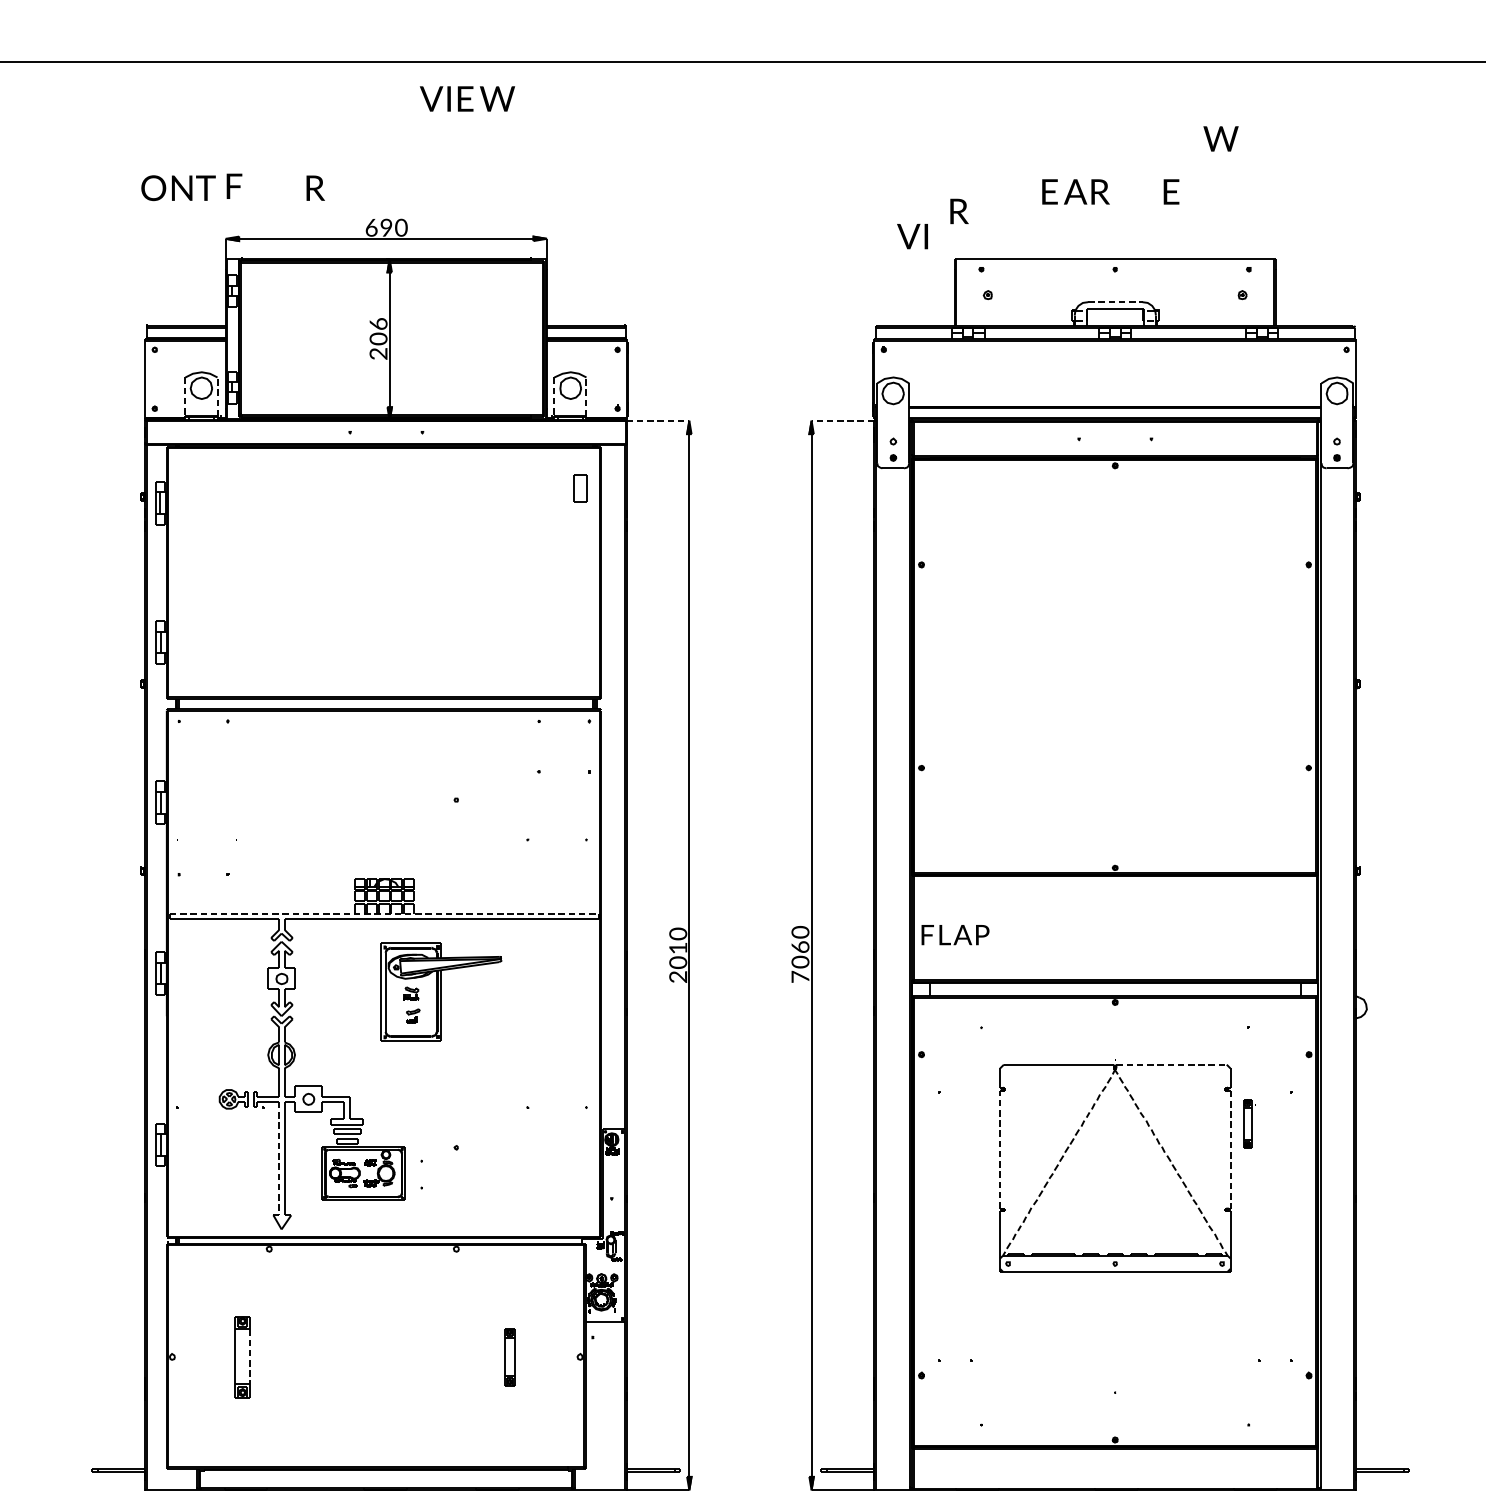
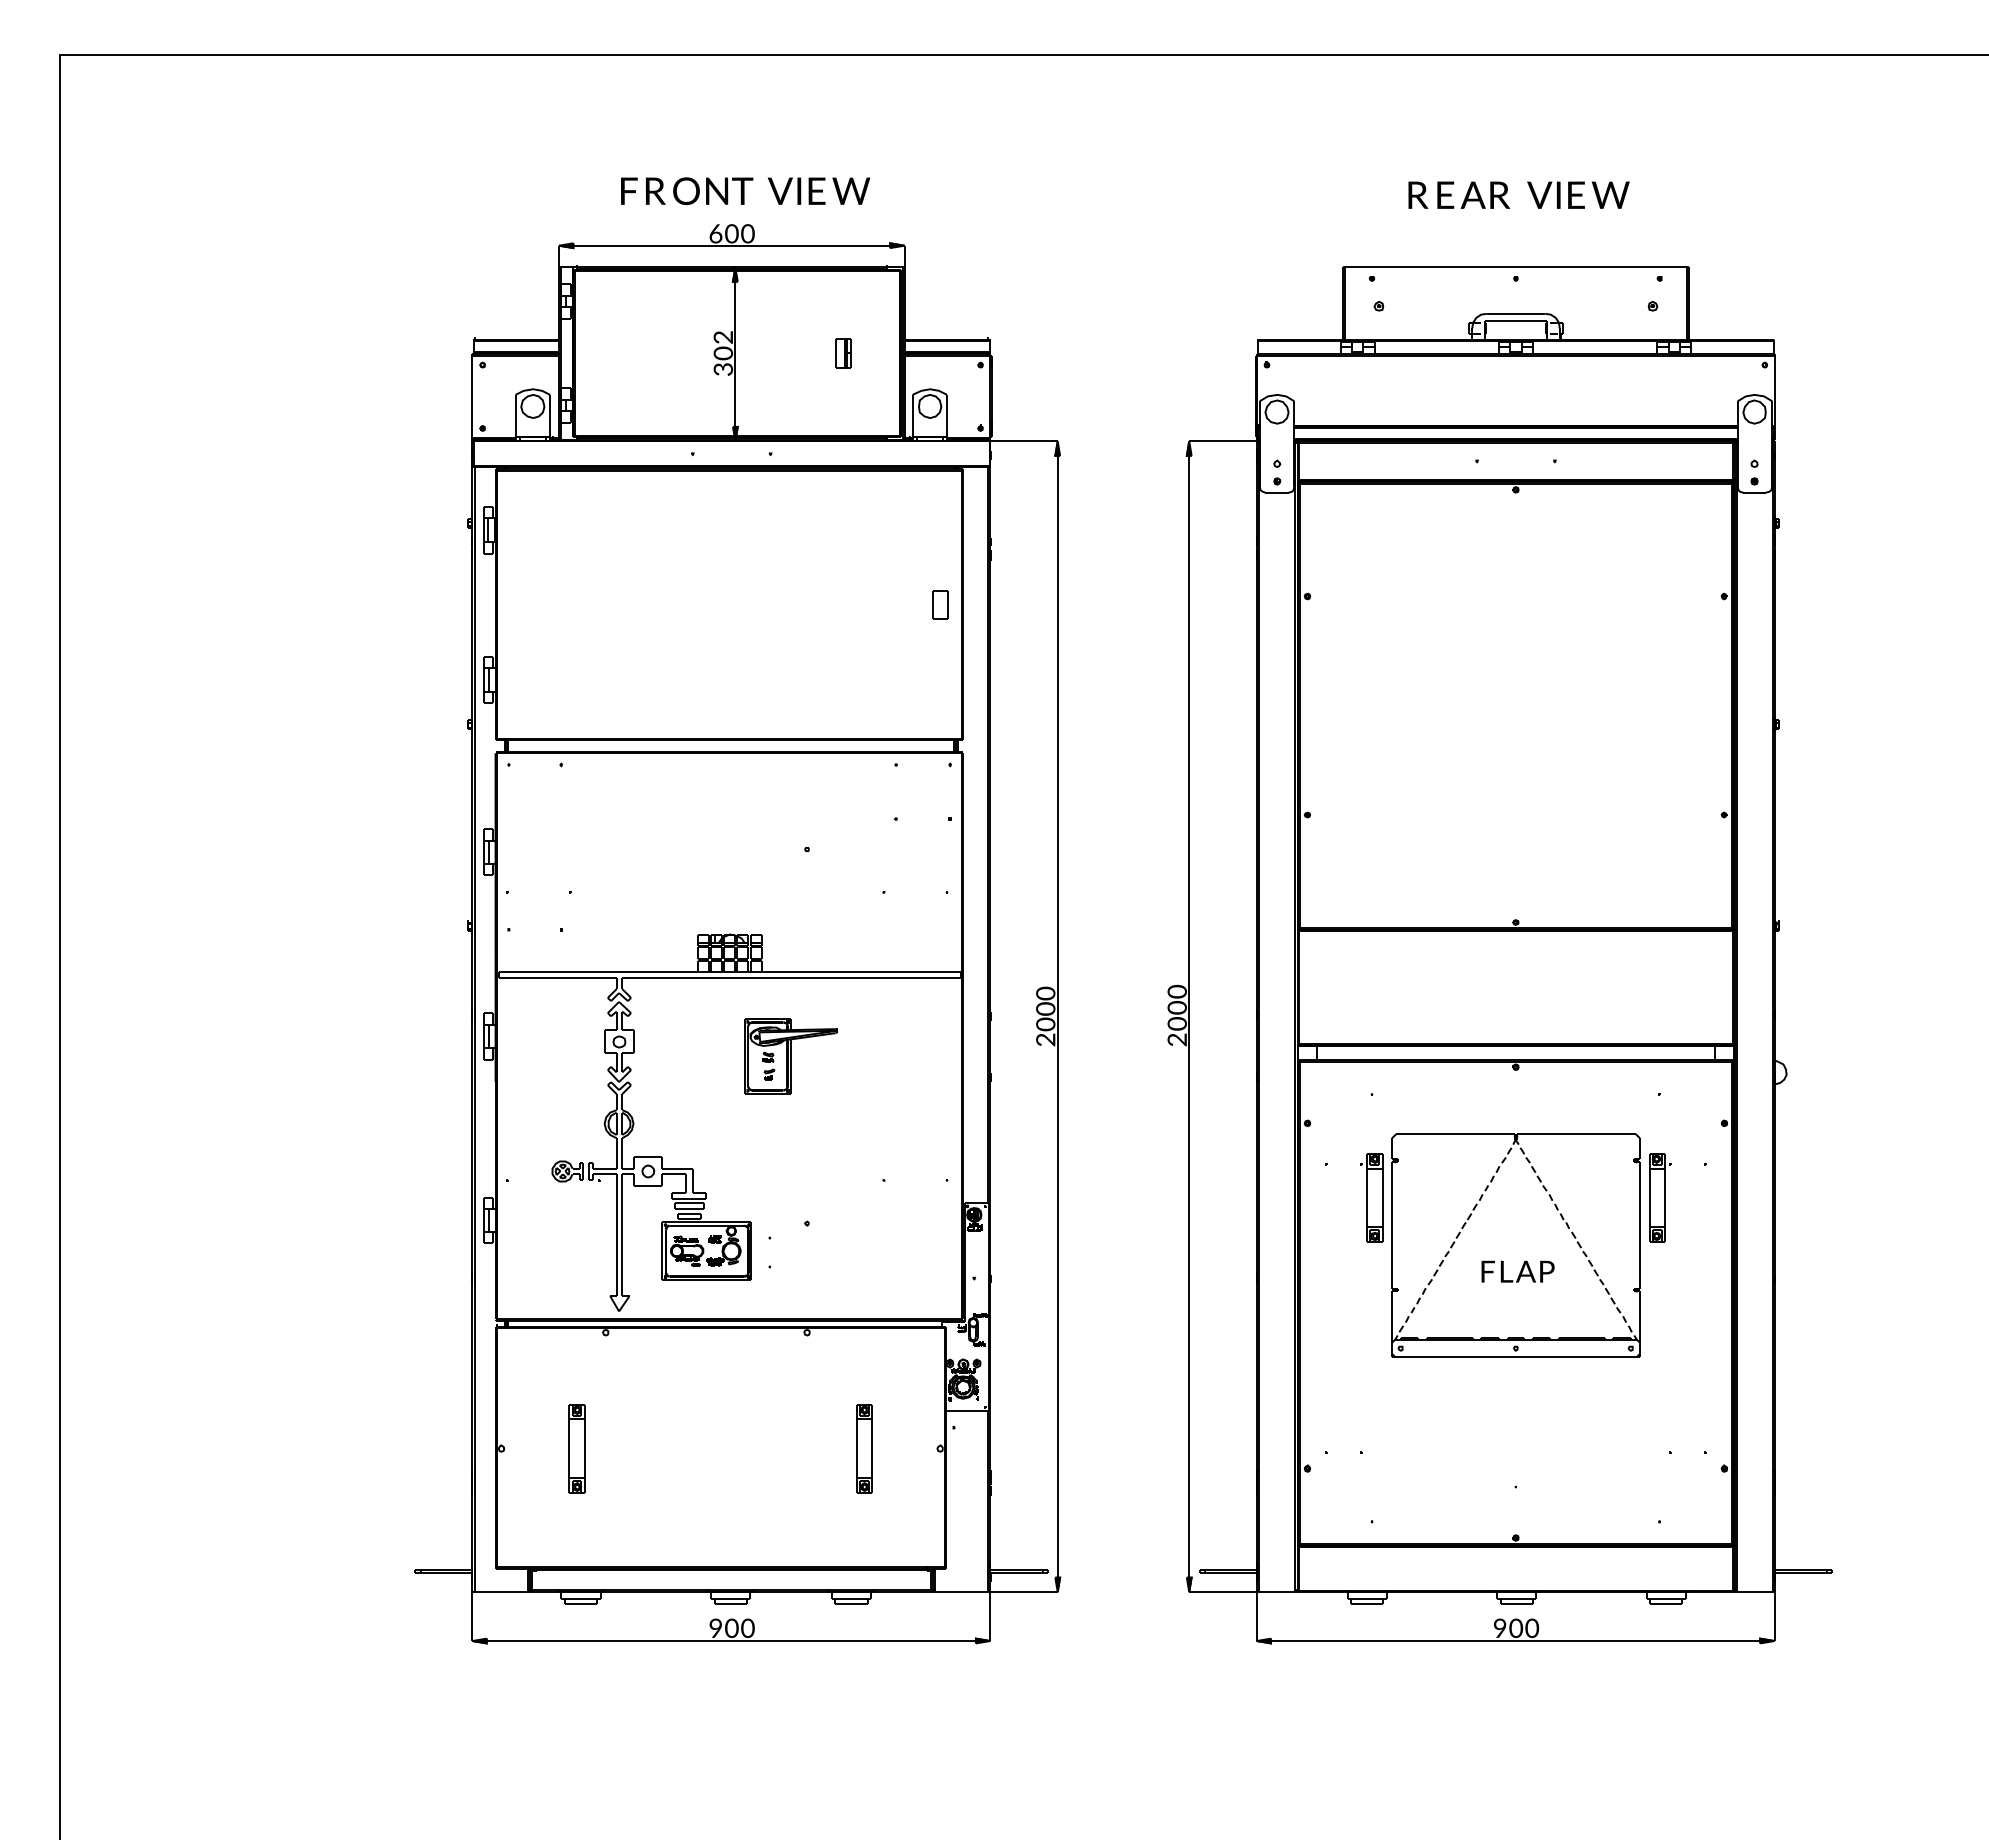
text: (467, 98) -> (819, 190), moved
text: (1220, 138) -> (1610, 194), moved
text: (234, 185) -> (629, 190), moved
text: (178, 188) -> (713, 191), moved
text: (959, 210) -> (1418, 194), moved
text: (386, 228) -> (731, 234), 9 -> 0
text: (912, 235) -> (1543, 194), moved
line: (1115, 301) -> (1516, 313), dashed -> solid
text: (378, 323) -> (723, 336), 6 -> 2
part: (490, 339) -> (843, 353), added
text: (381, 353) -> (726, 369), 2 -> 3
line: (185, 396) -> (515, 415), dashed -> solid
line: (217, 396) -> (550, 415), dashed -> solid
line: (554, 396) -> (912, 415), dashed -> solid
line: (586, 396) -> (947, 415), dashed -> solid
line: (658, 420) -> (1024, 441), dashed -> solid
line: (842, 420) -> (1222, 441), dashed -> solid
part: (580, 487) -> (940, 604), moved
line: (384, 914) -> (729, 972), dashed -> solid
text: (954, 934) -> (1517, 1271), moved
text: (799, 946) -> (1176, 1007), 6 -> 0
text: (677, 947) -> (1045, 1008), 2010 -> 2000
text: (799, 976) -> (1176, 1039), 7 -> 2
part: (441, 992) -> (791, 1056), size x0.71
line: (1172, 1064) -> (1577, 1134), dashed -> solid
part: (980, 1123) -> (1371, 1197), added
part: (1249, 1123) -> (1660, 1197), size x1.67
line: (1000, 1149) -> (1392, 1225), dashed -> solid
line: (1230, 1150) -> (1639, 1226), dashed -> solid
line: (279, 1158) -> (616, 1235), dashed -> solid
line: (249, 1356) -> (584, 1448), dashed -> solid
part: (509, 1356) -> (864, 1448), size x1.43

